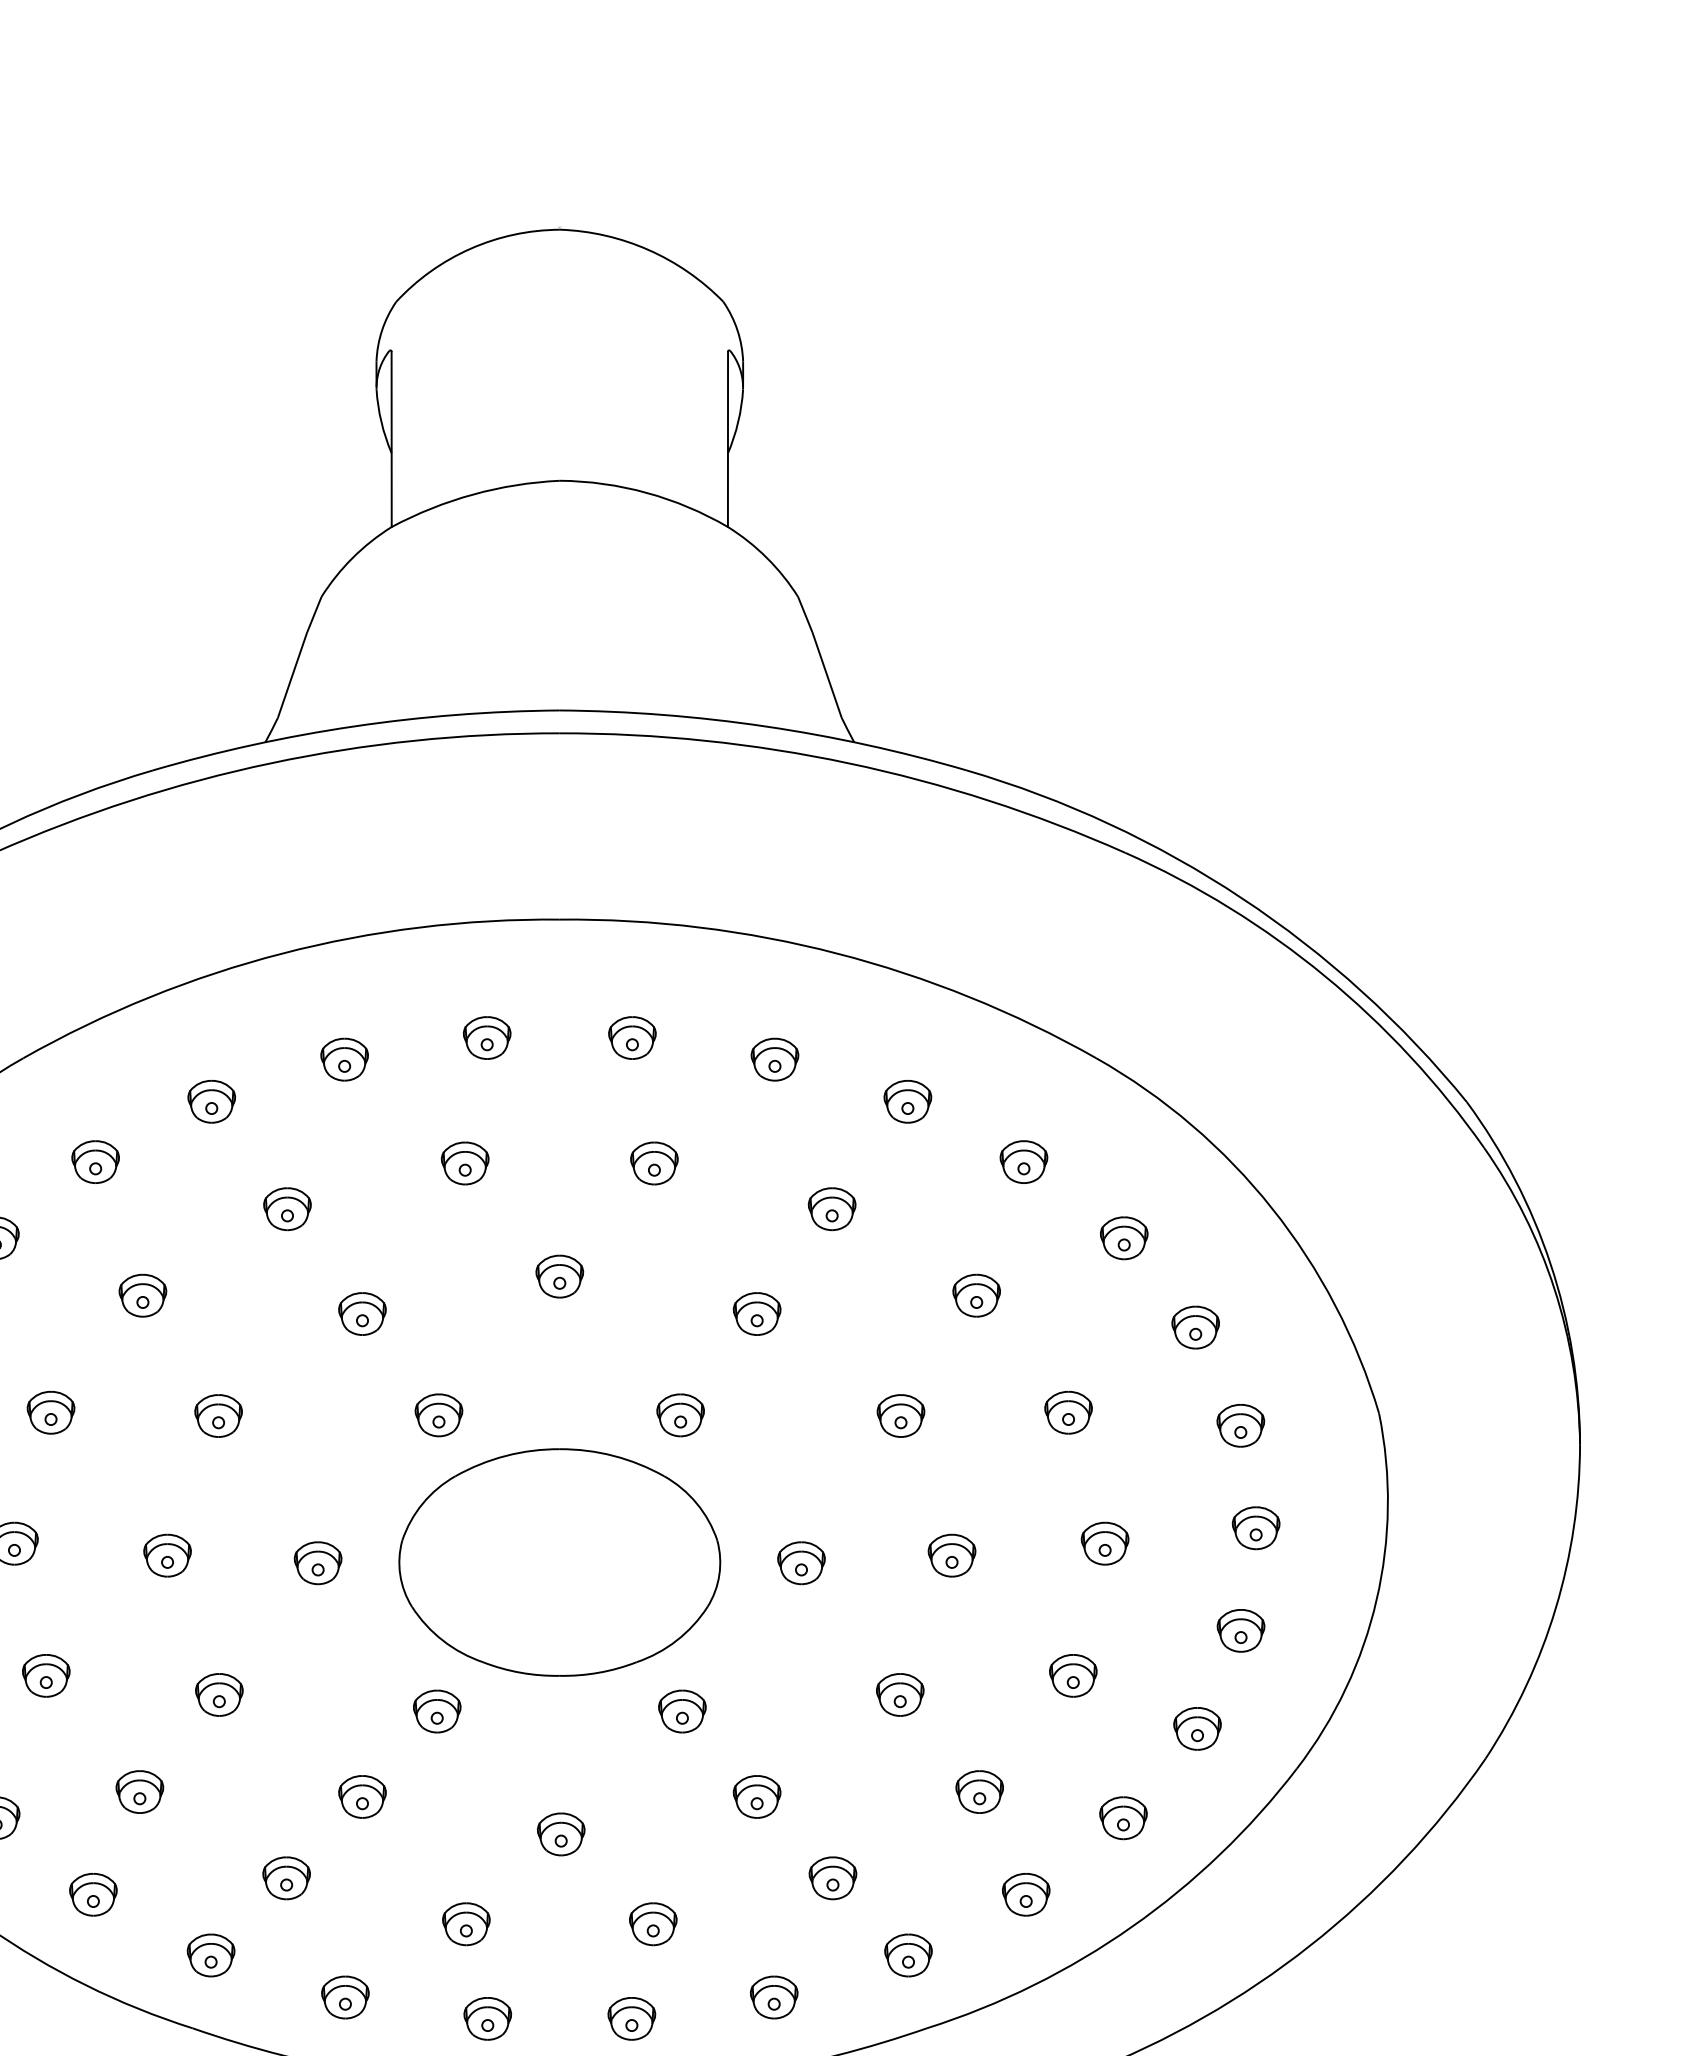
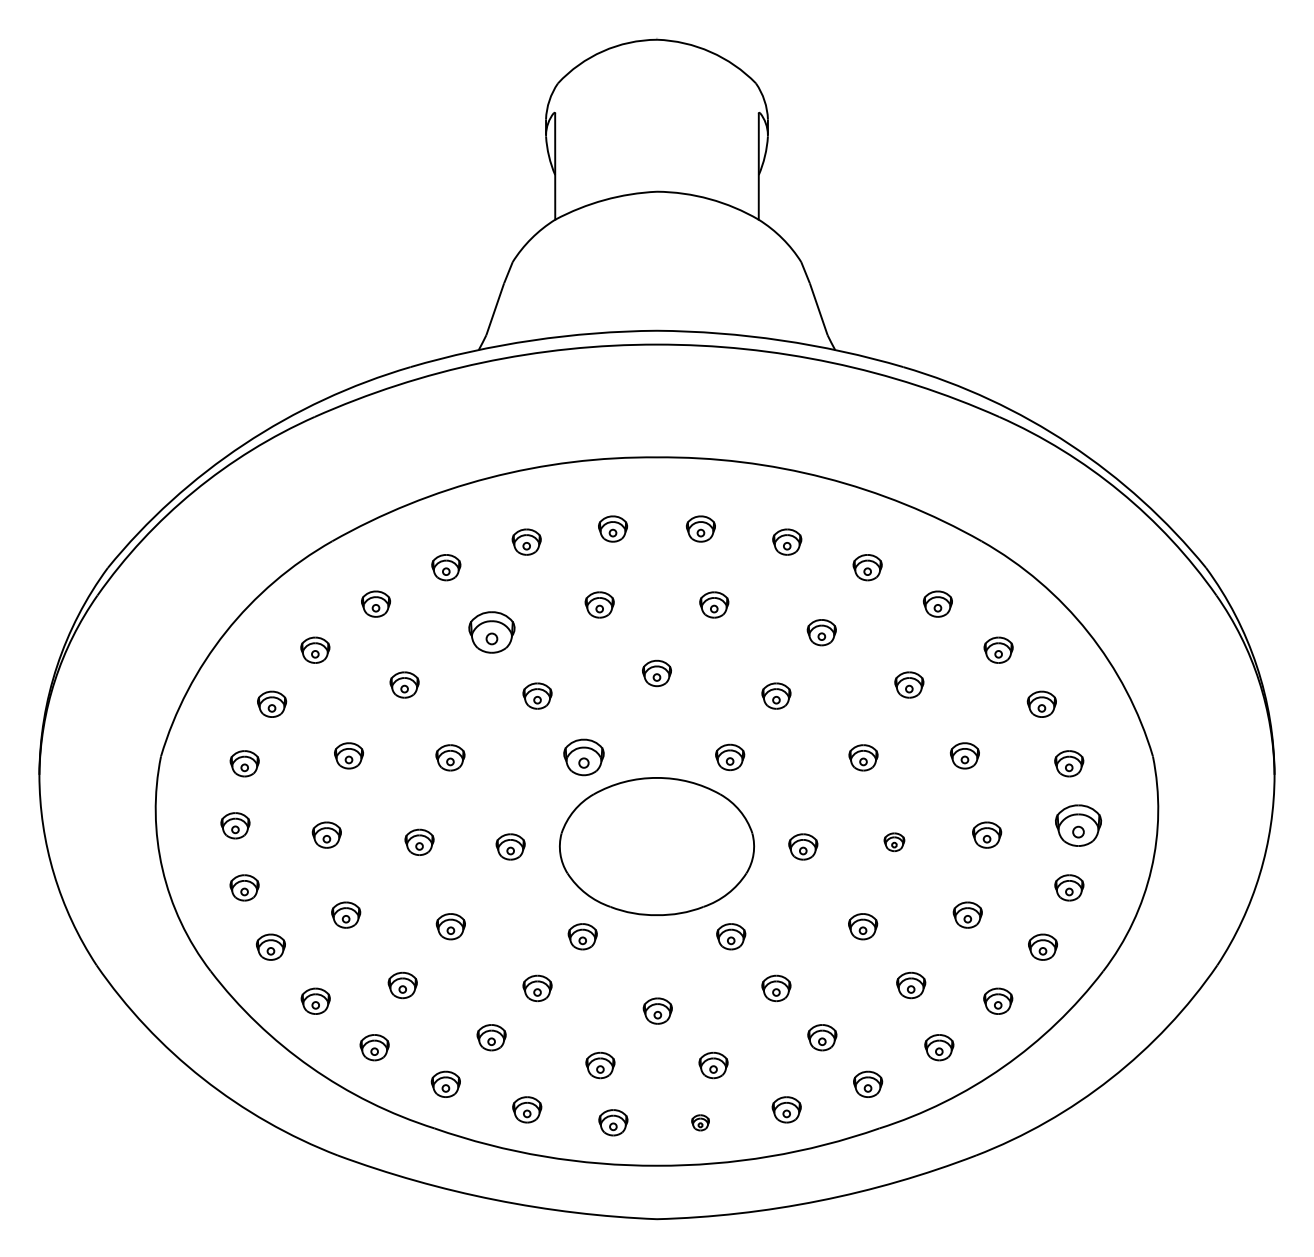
part: (288, 1208) -> (492, 632), size x1.6
part: (438, 1415) -> (583, 757), size x1.4
part: (1256, 1527) -> (1078, 825), size x1.6
part: (952, 1554) -> (894, 841), size x0.7
part: (631, 2018) -> (700, 1122), size x0.6

